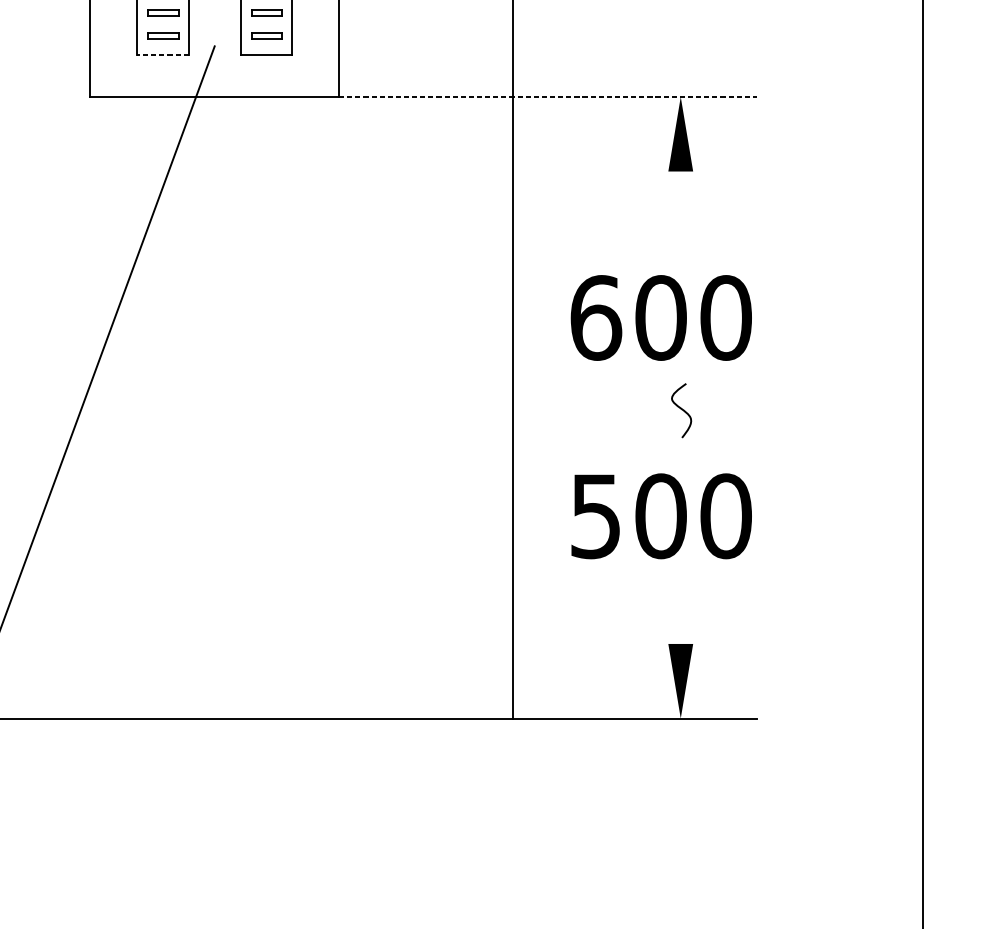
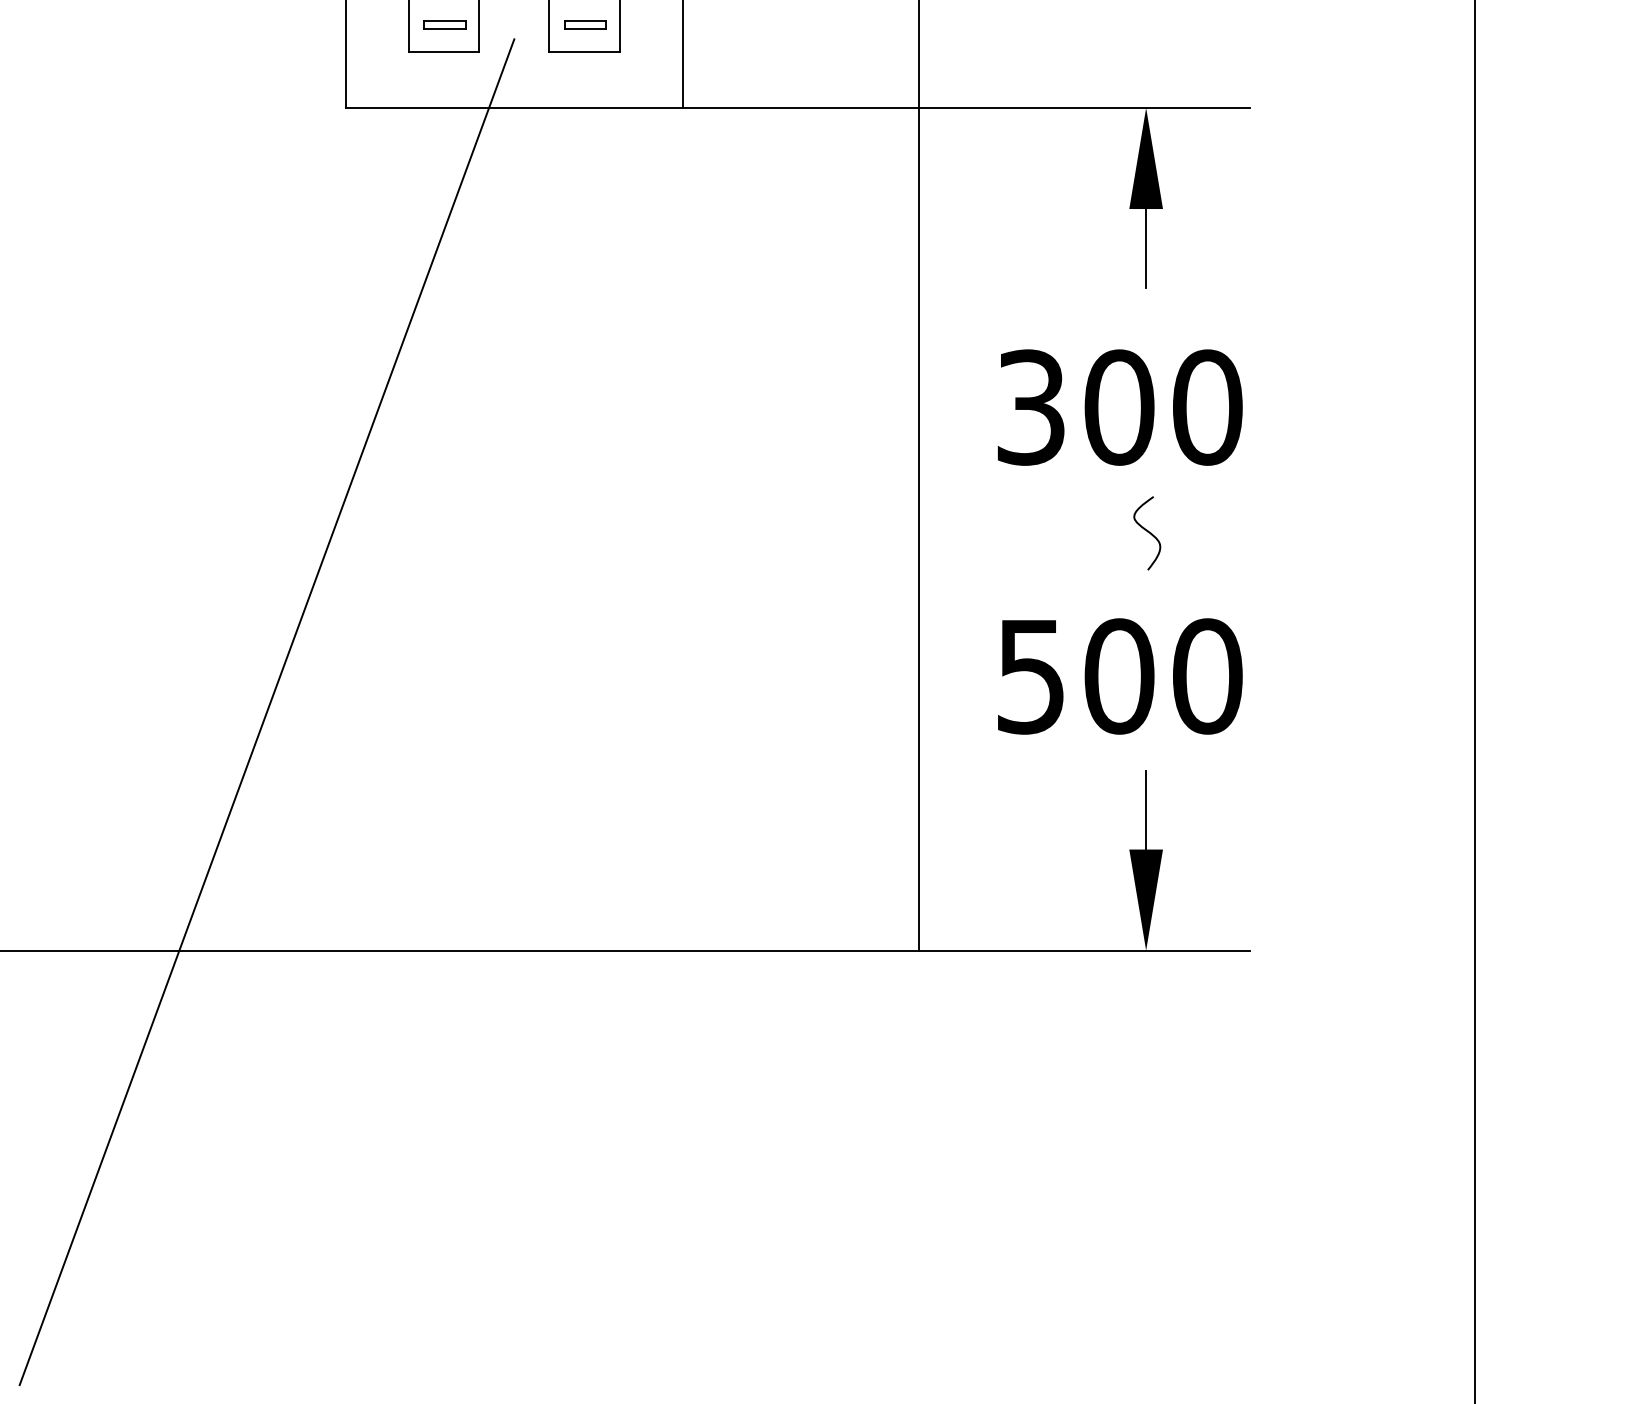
line: (162, 55) -> (443, 51), dashed -> solid
line: (548, 96) -> (966, 107), dashed -> solid
line: (681, 200) -> (1146, 248), added
text: (596, 317) -> (1031, 407), 600 -> 300
line: (681, 614) -> (1146, 809), added

